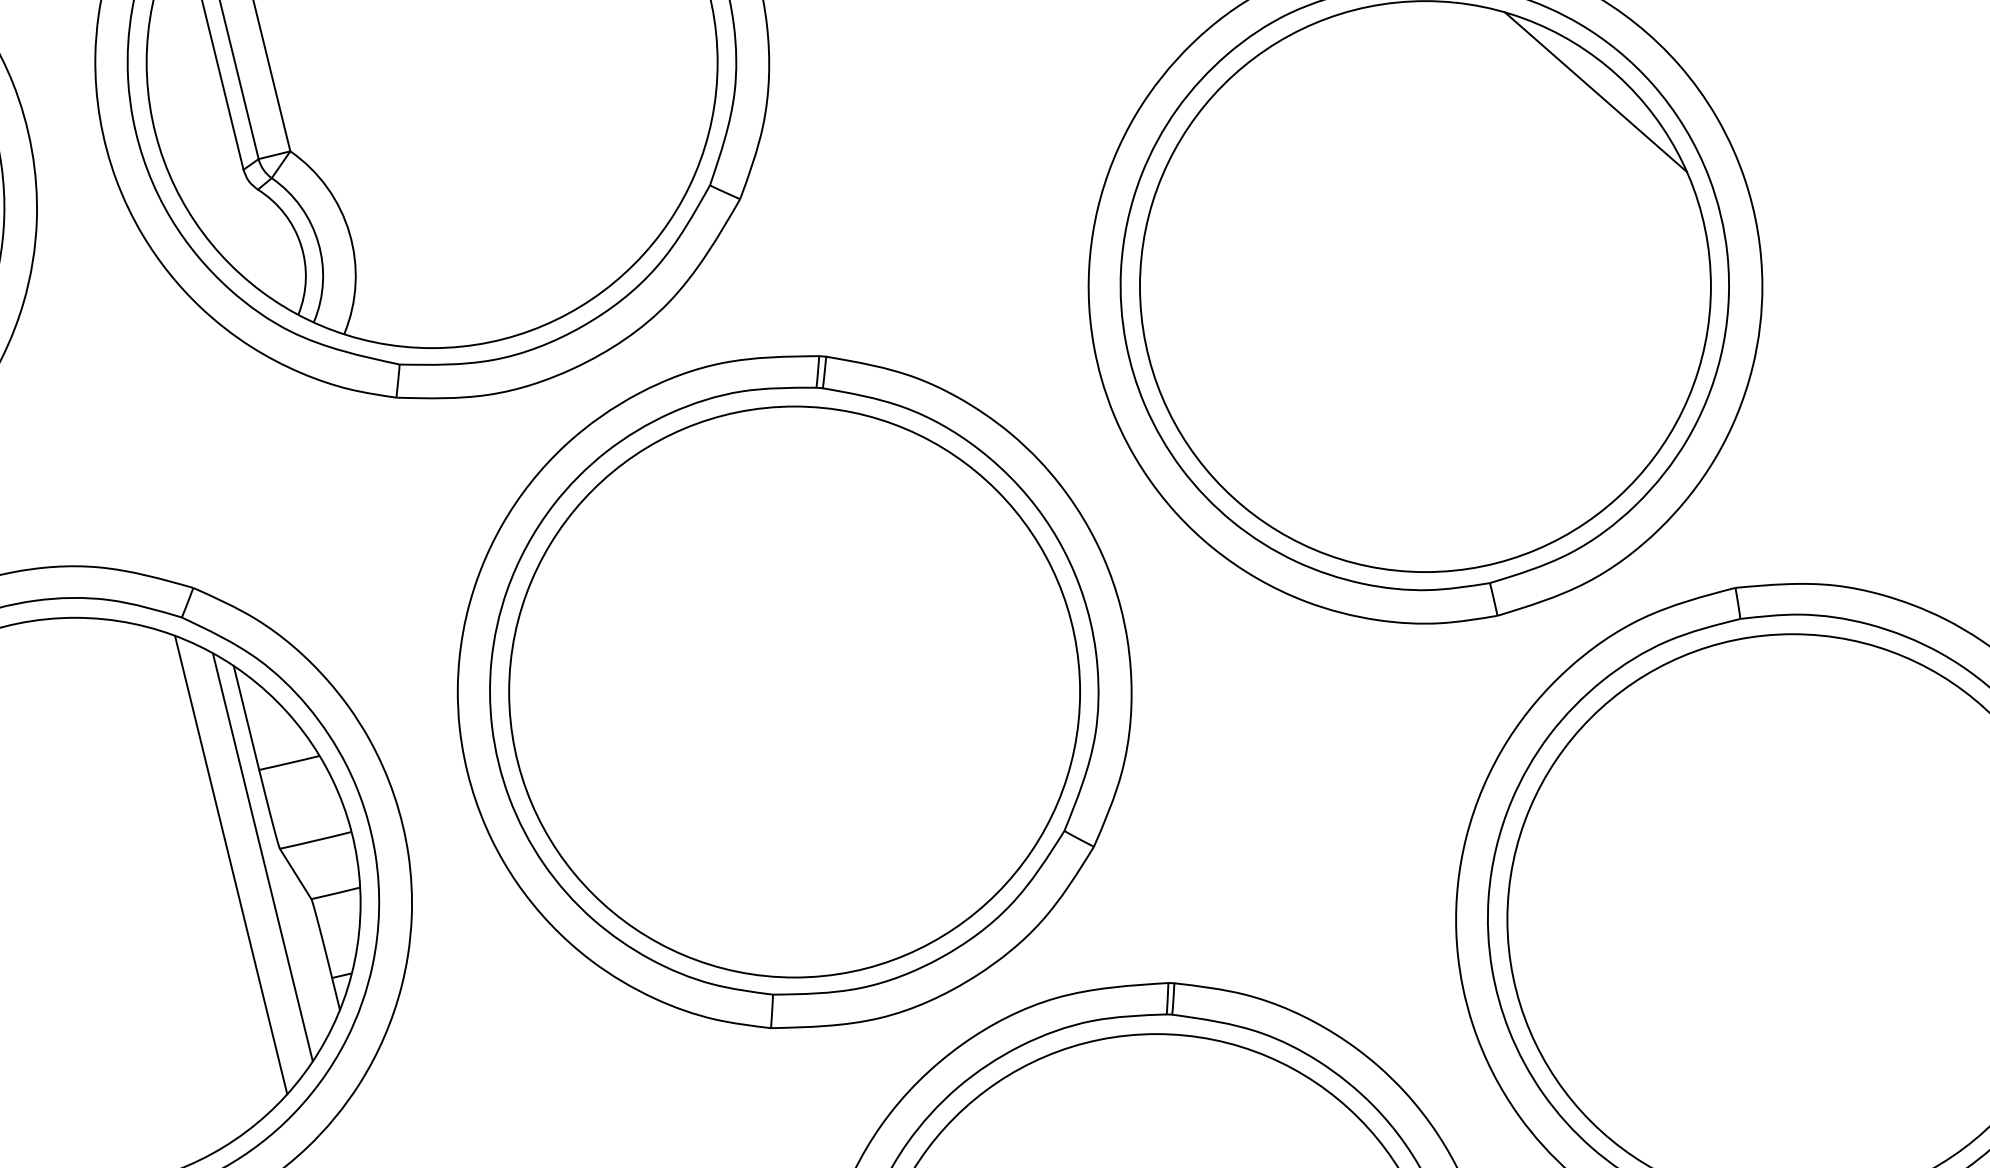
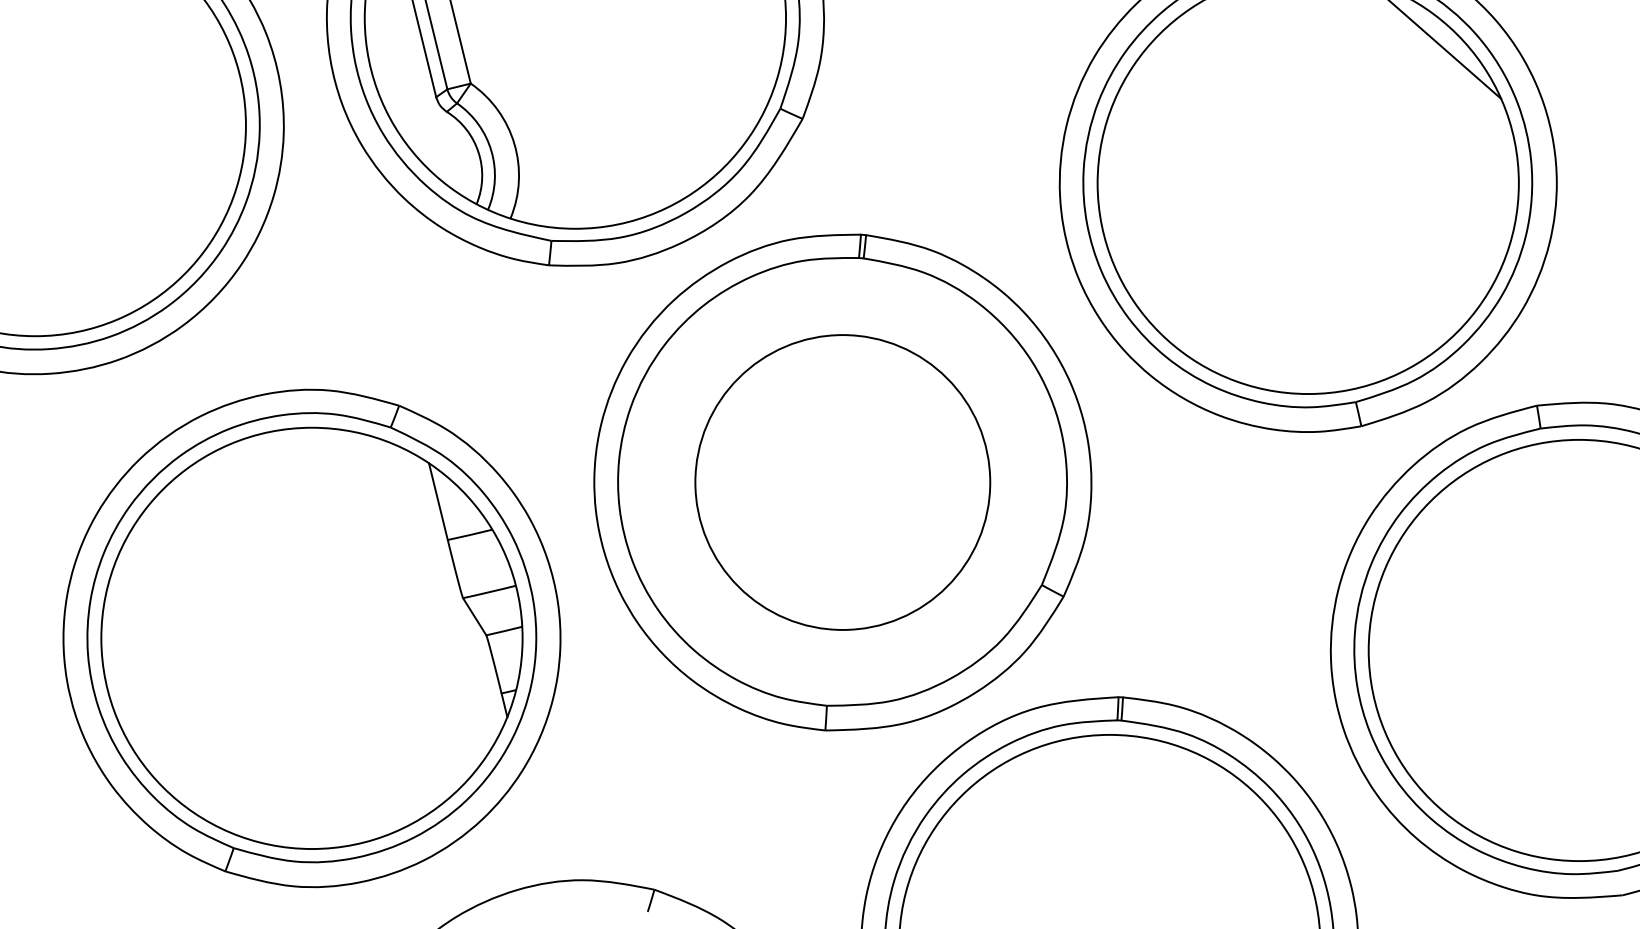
circle: (794, 692) -> (842, 482), size x0.7
line: (262, 857) -> (450, 604), removed
line: (230, 865) -> (426, 610), removed

